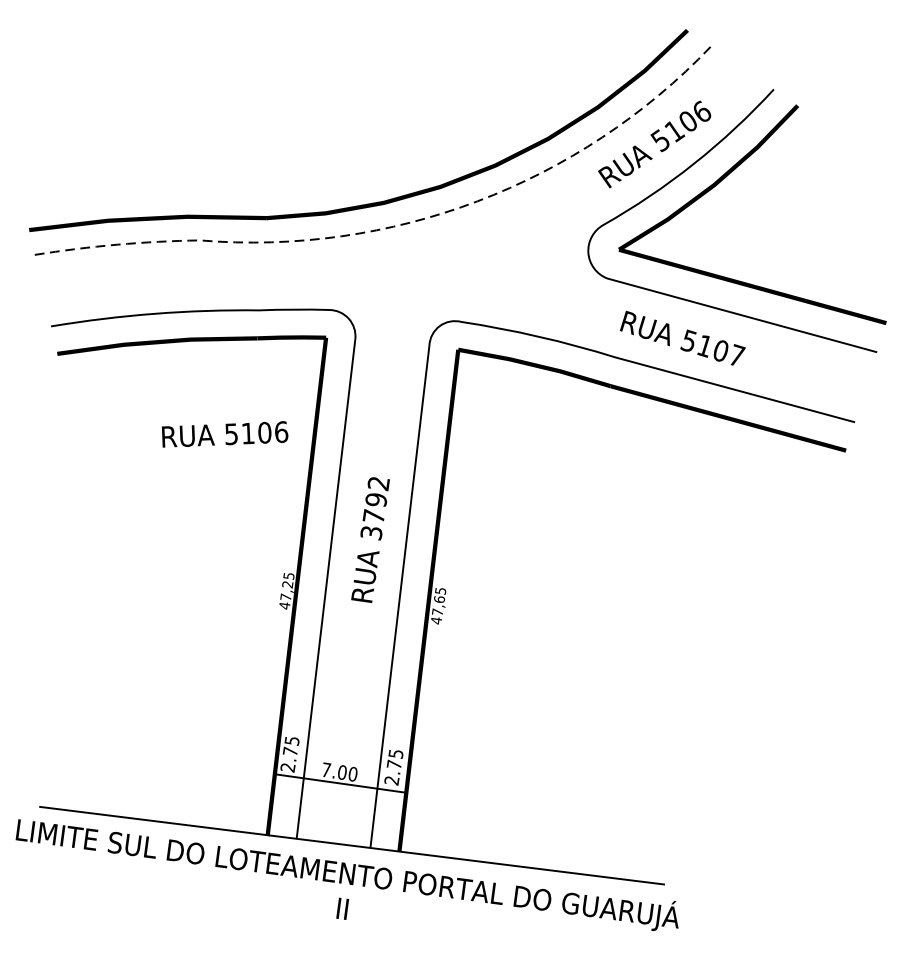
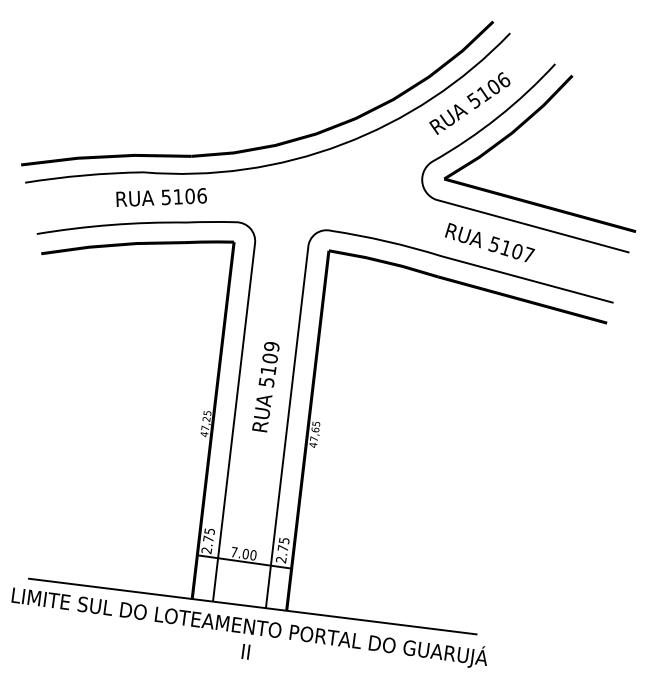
line: (401, 225) -> (288, 161), dashed -> solid
text: (224, 434) -> (161, 197), moved
text: (374, 506) -> (268, 363), 3792 -> 5109

